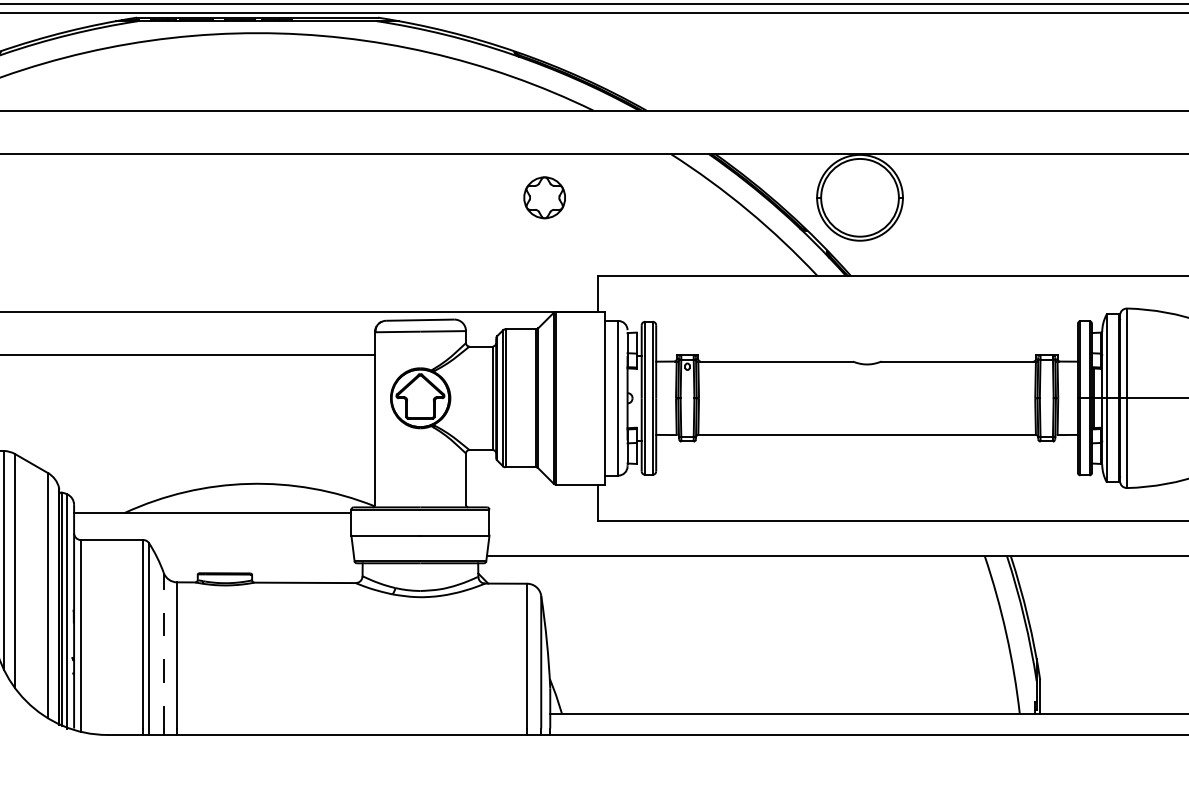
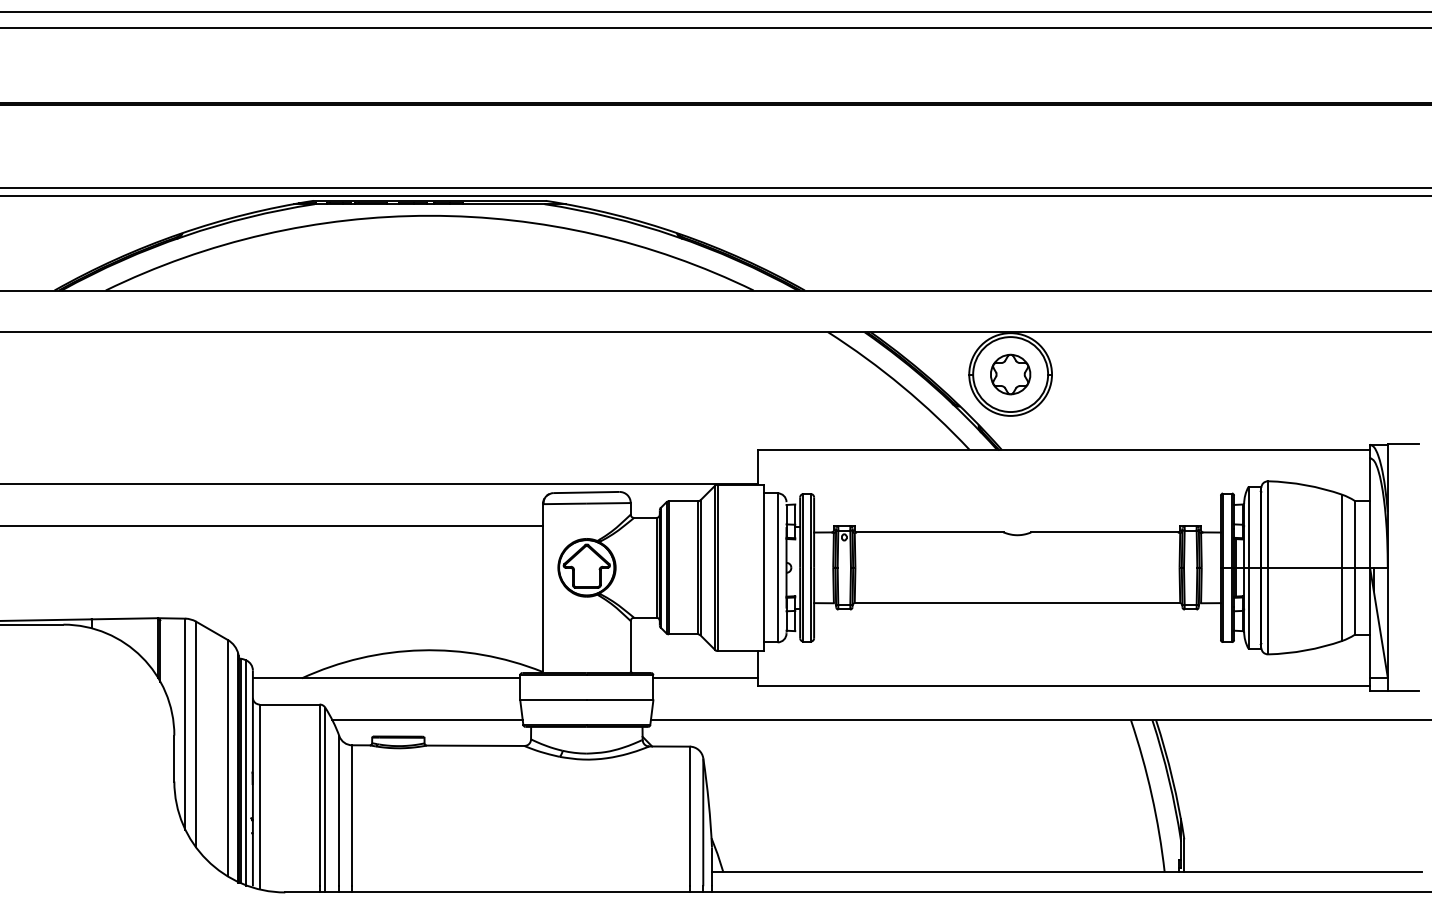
part: (544, 197) -> (1010, 374), moved
line: (543, 513) -> (705, 678), added
line: (255, 556) -> (427, 720), added
line: (163, 651) -> (339, 811), dashed -> solid

